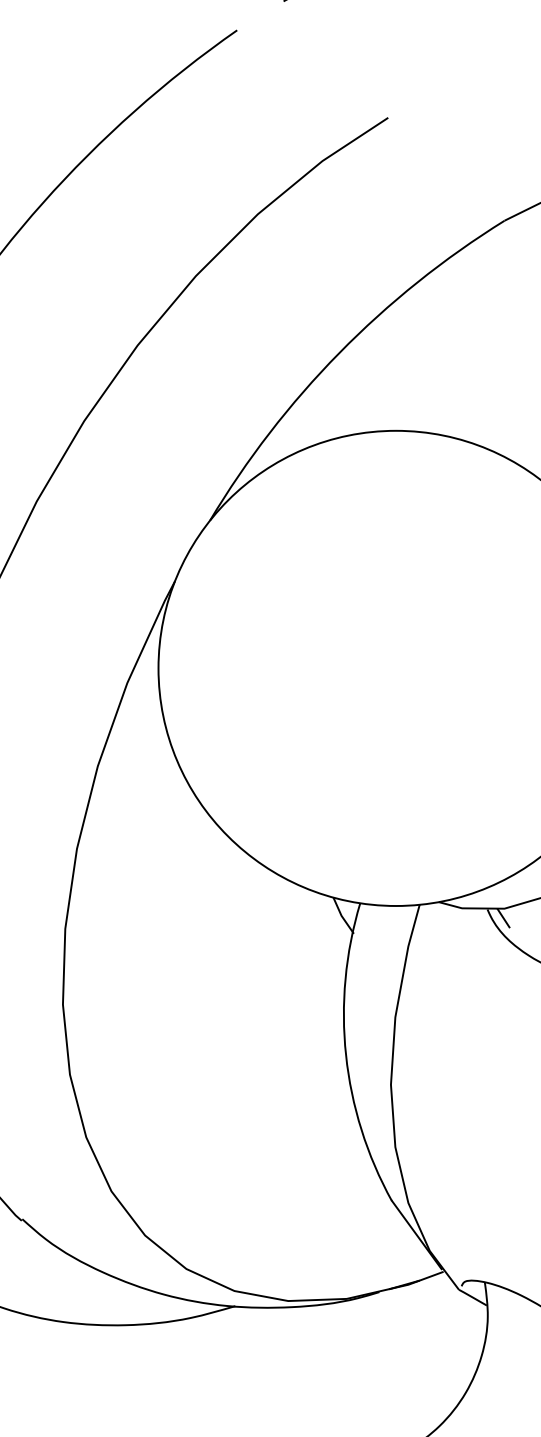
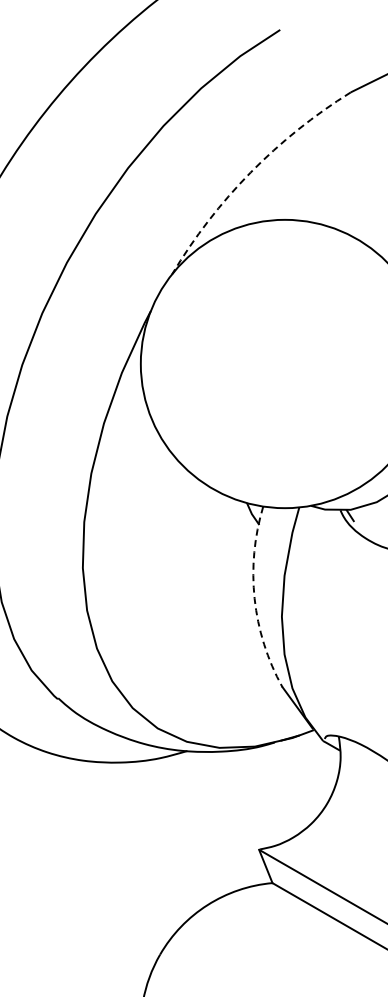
arc: (339, 352) -> (250, 172), solid -> dashed
arc: (345, 1054) -> (254, 598), solid -> dashed

